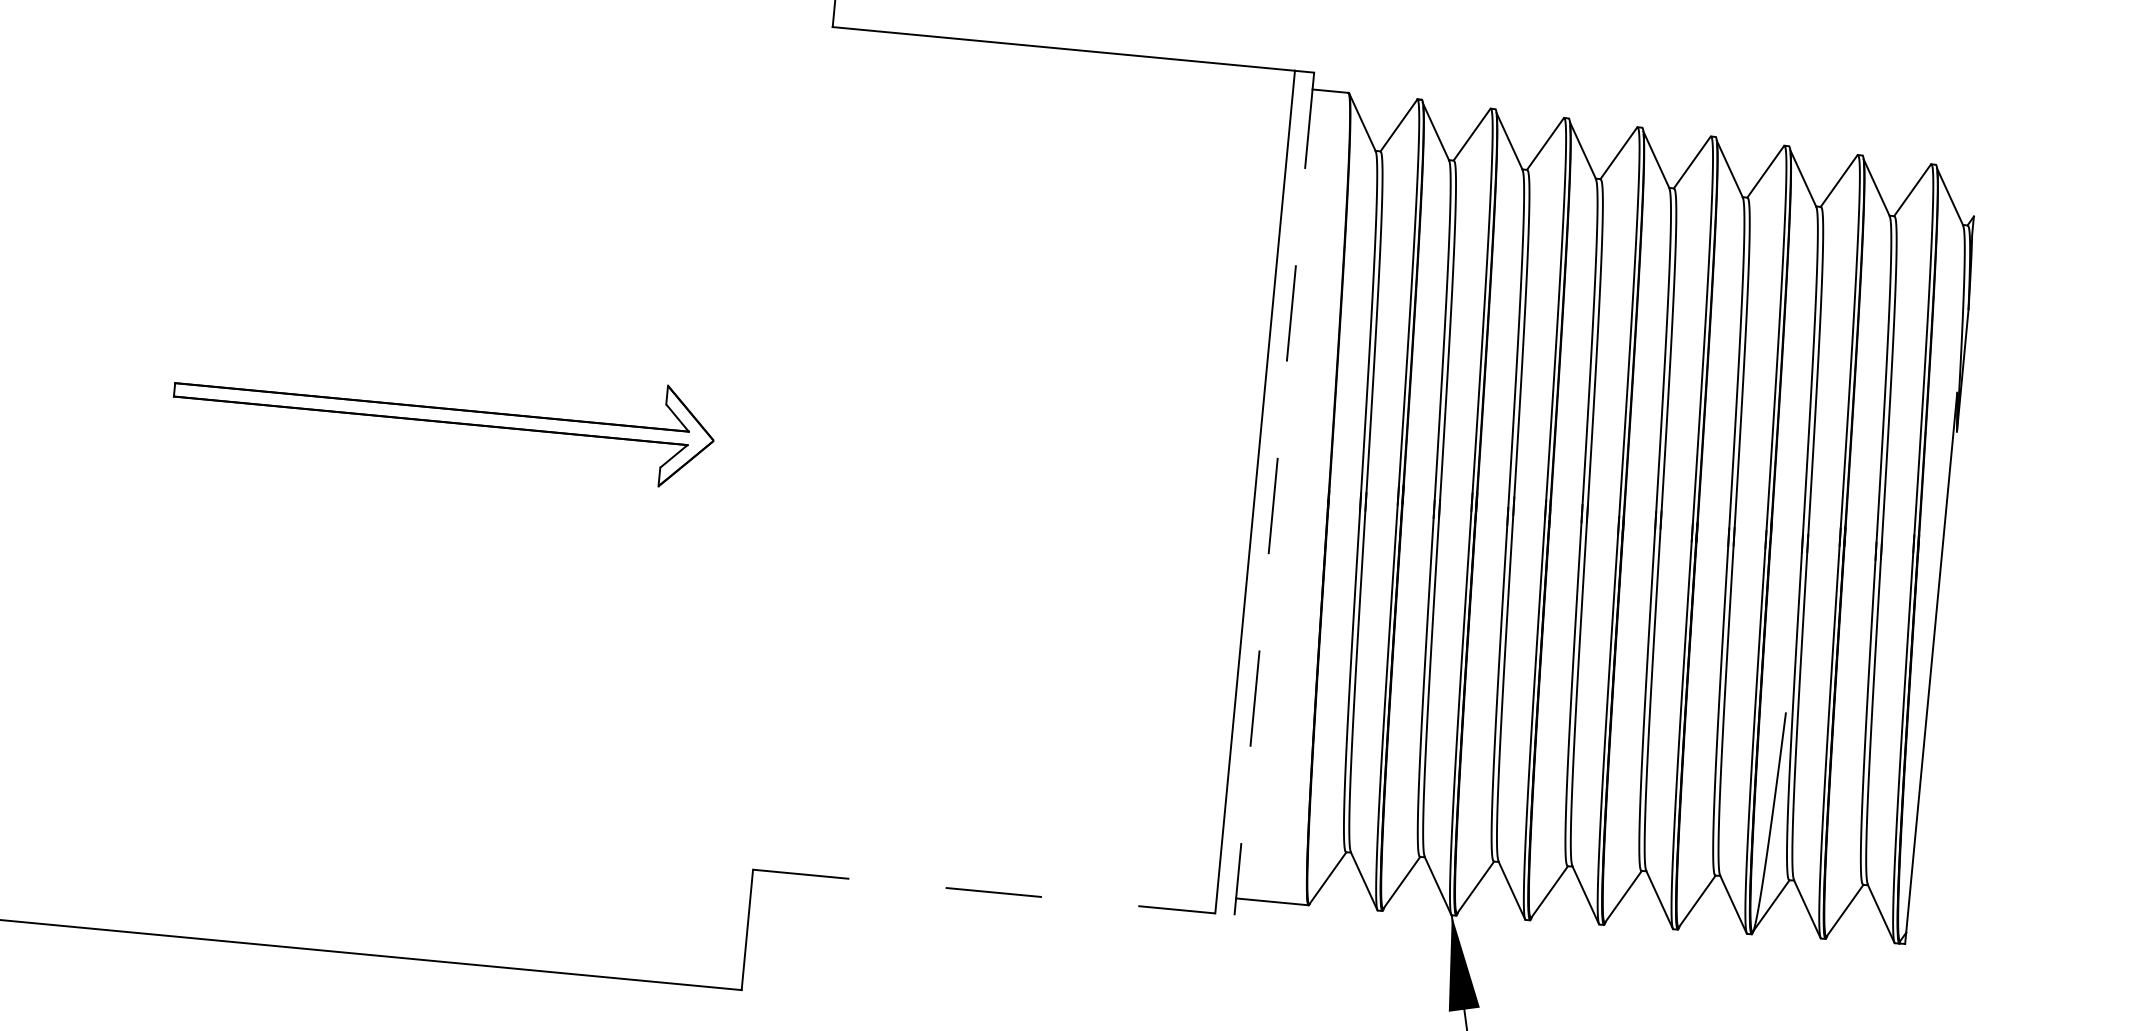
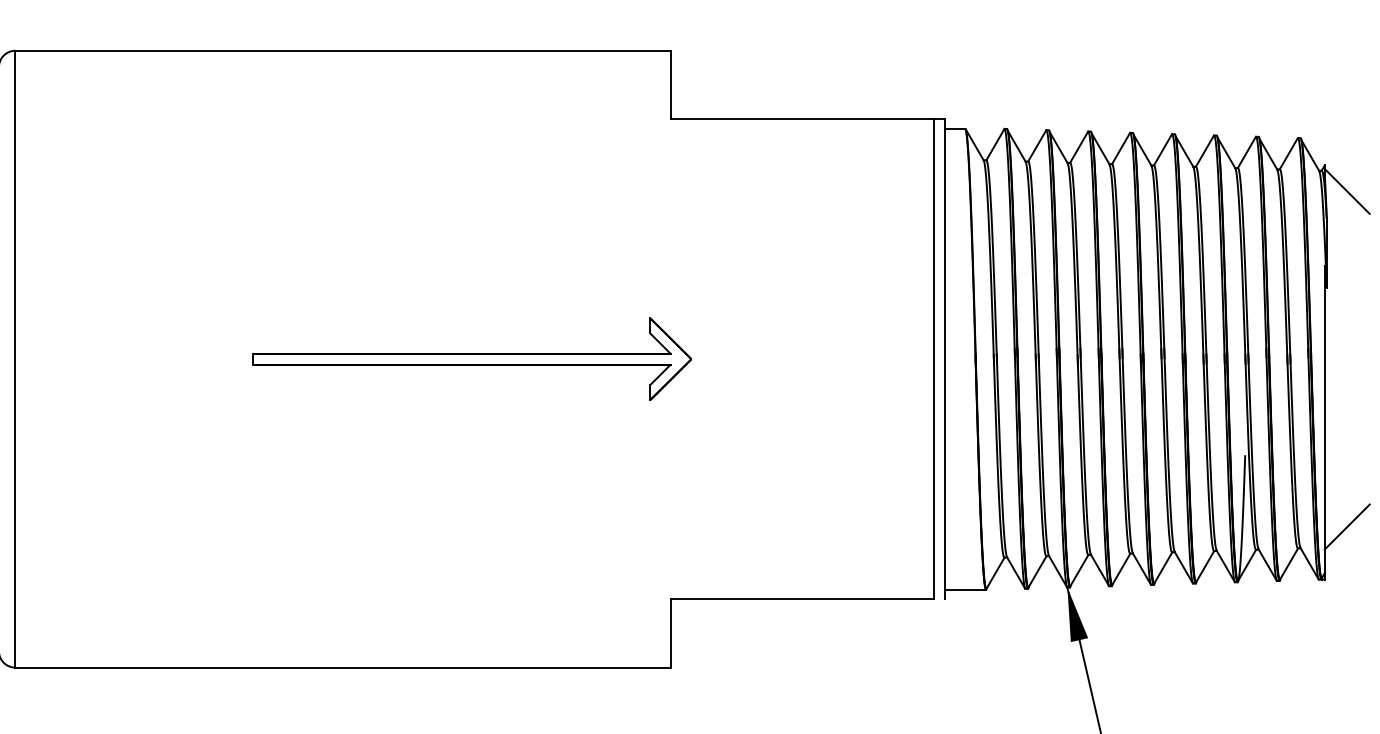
line: (2007, 264) -> (1346, 190), added
part: (443, 414) -> (471, 358), size x1.43
line: (1273, 494) -> (944, 359), dashed -> solid
line: (1952, 854) -> (1346, 526), added
line: (984, 892) -> (802, 599), dashed -> solid

